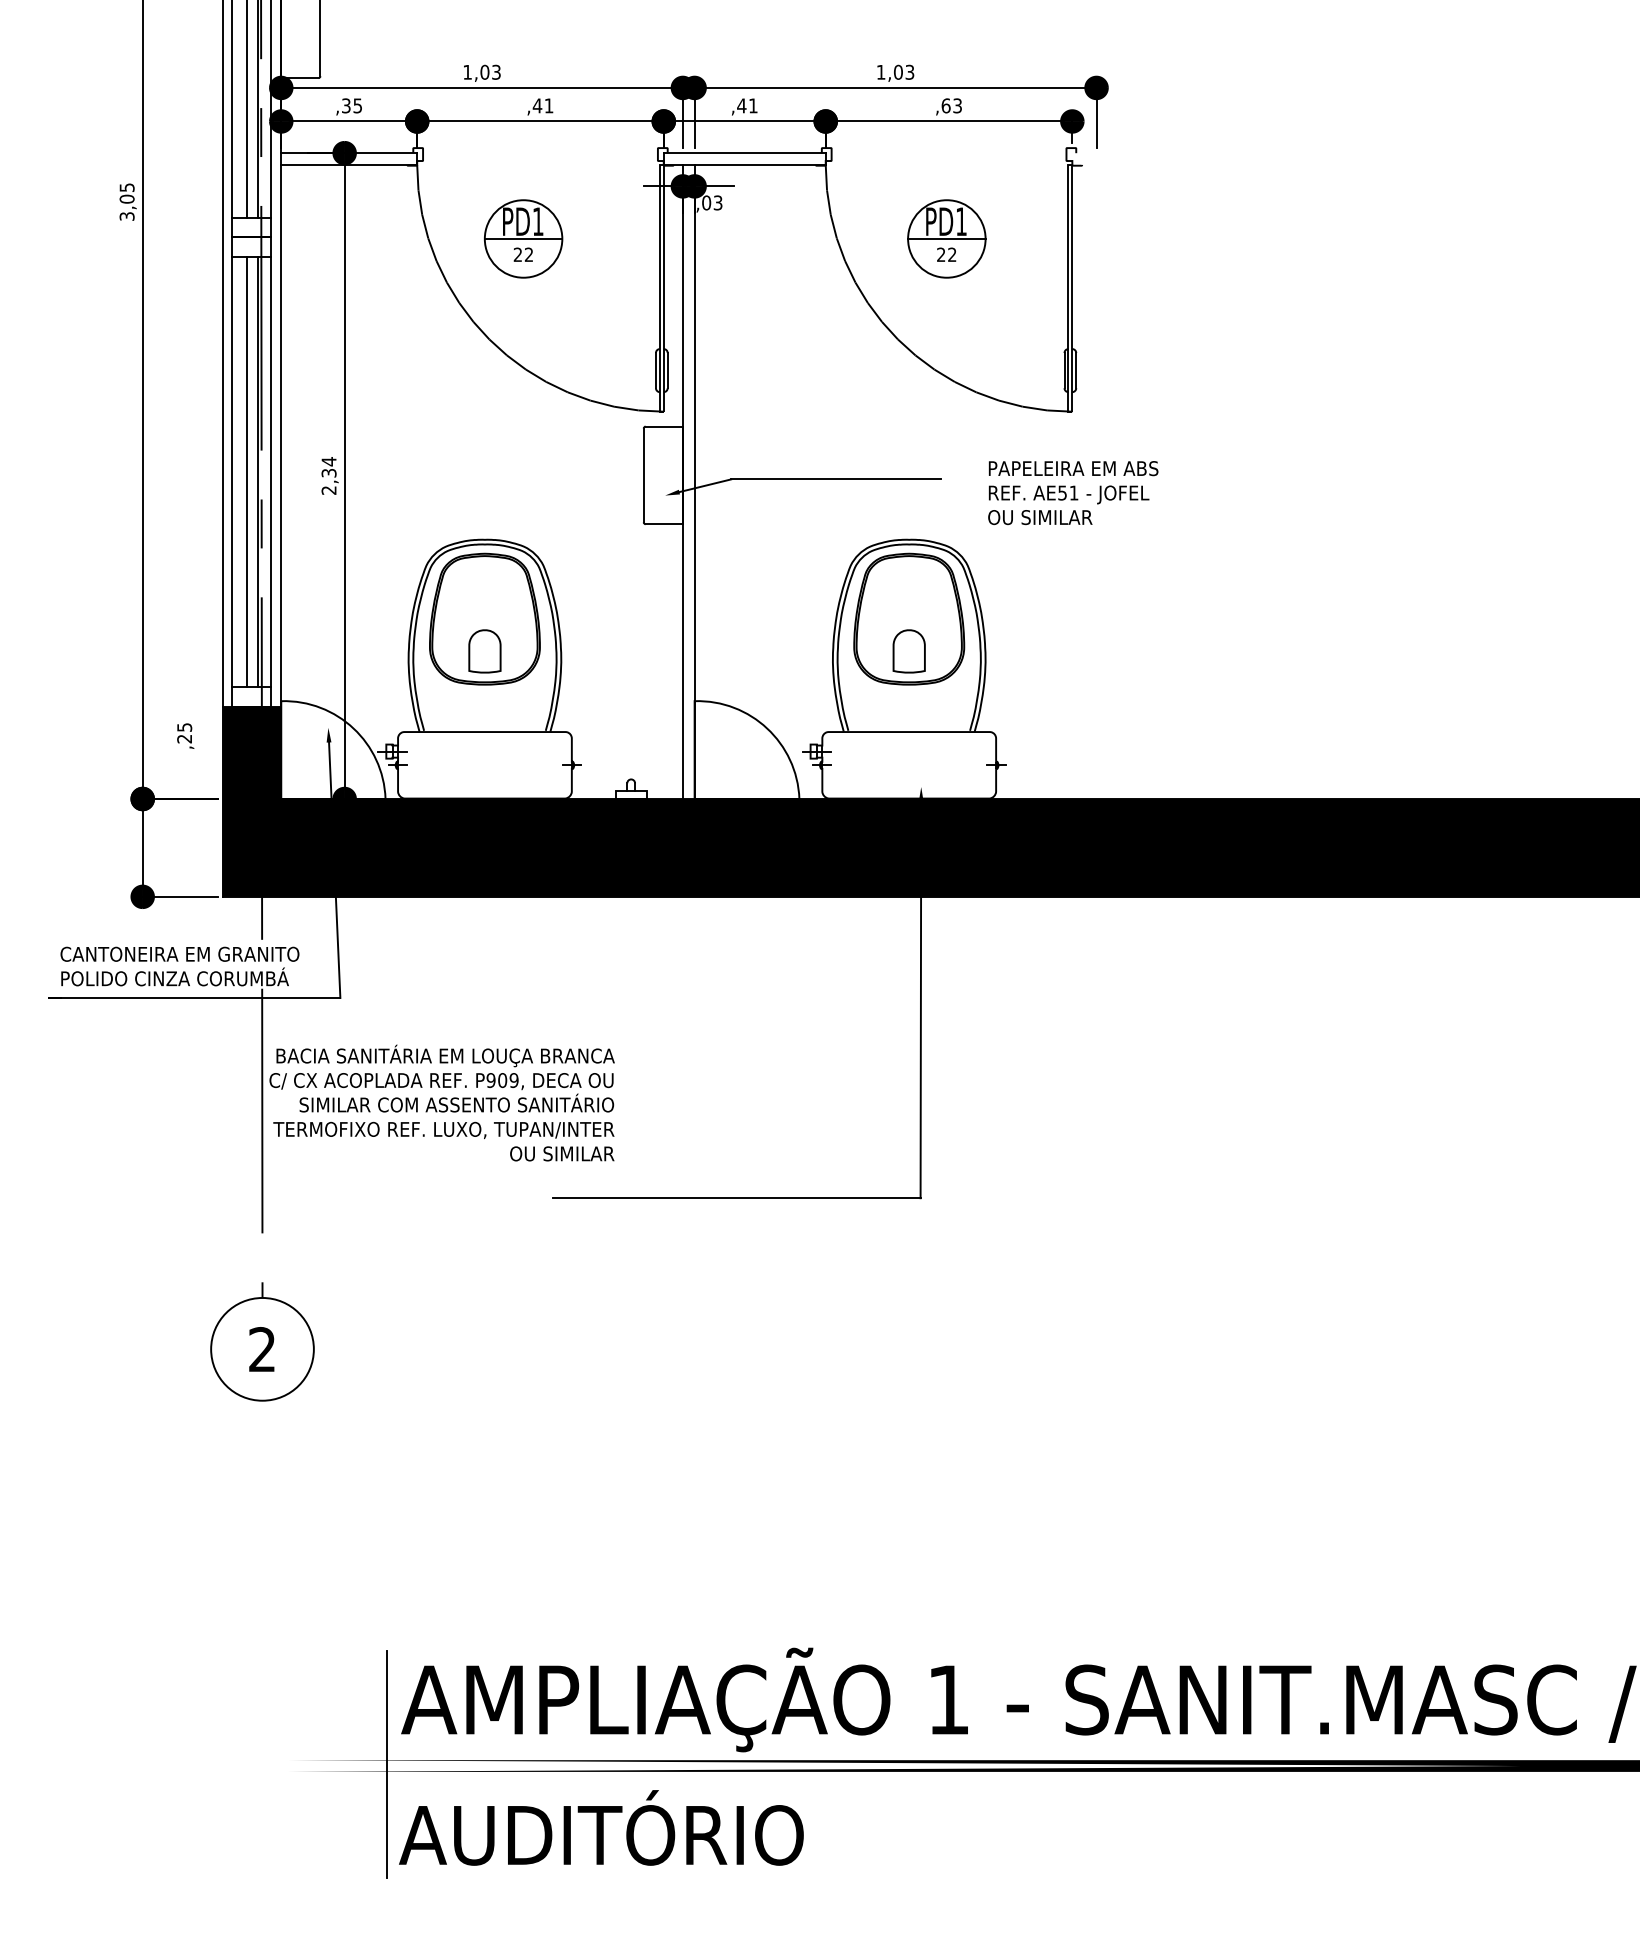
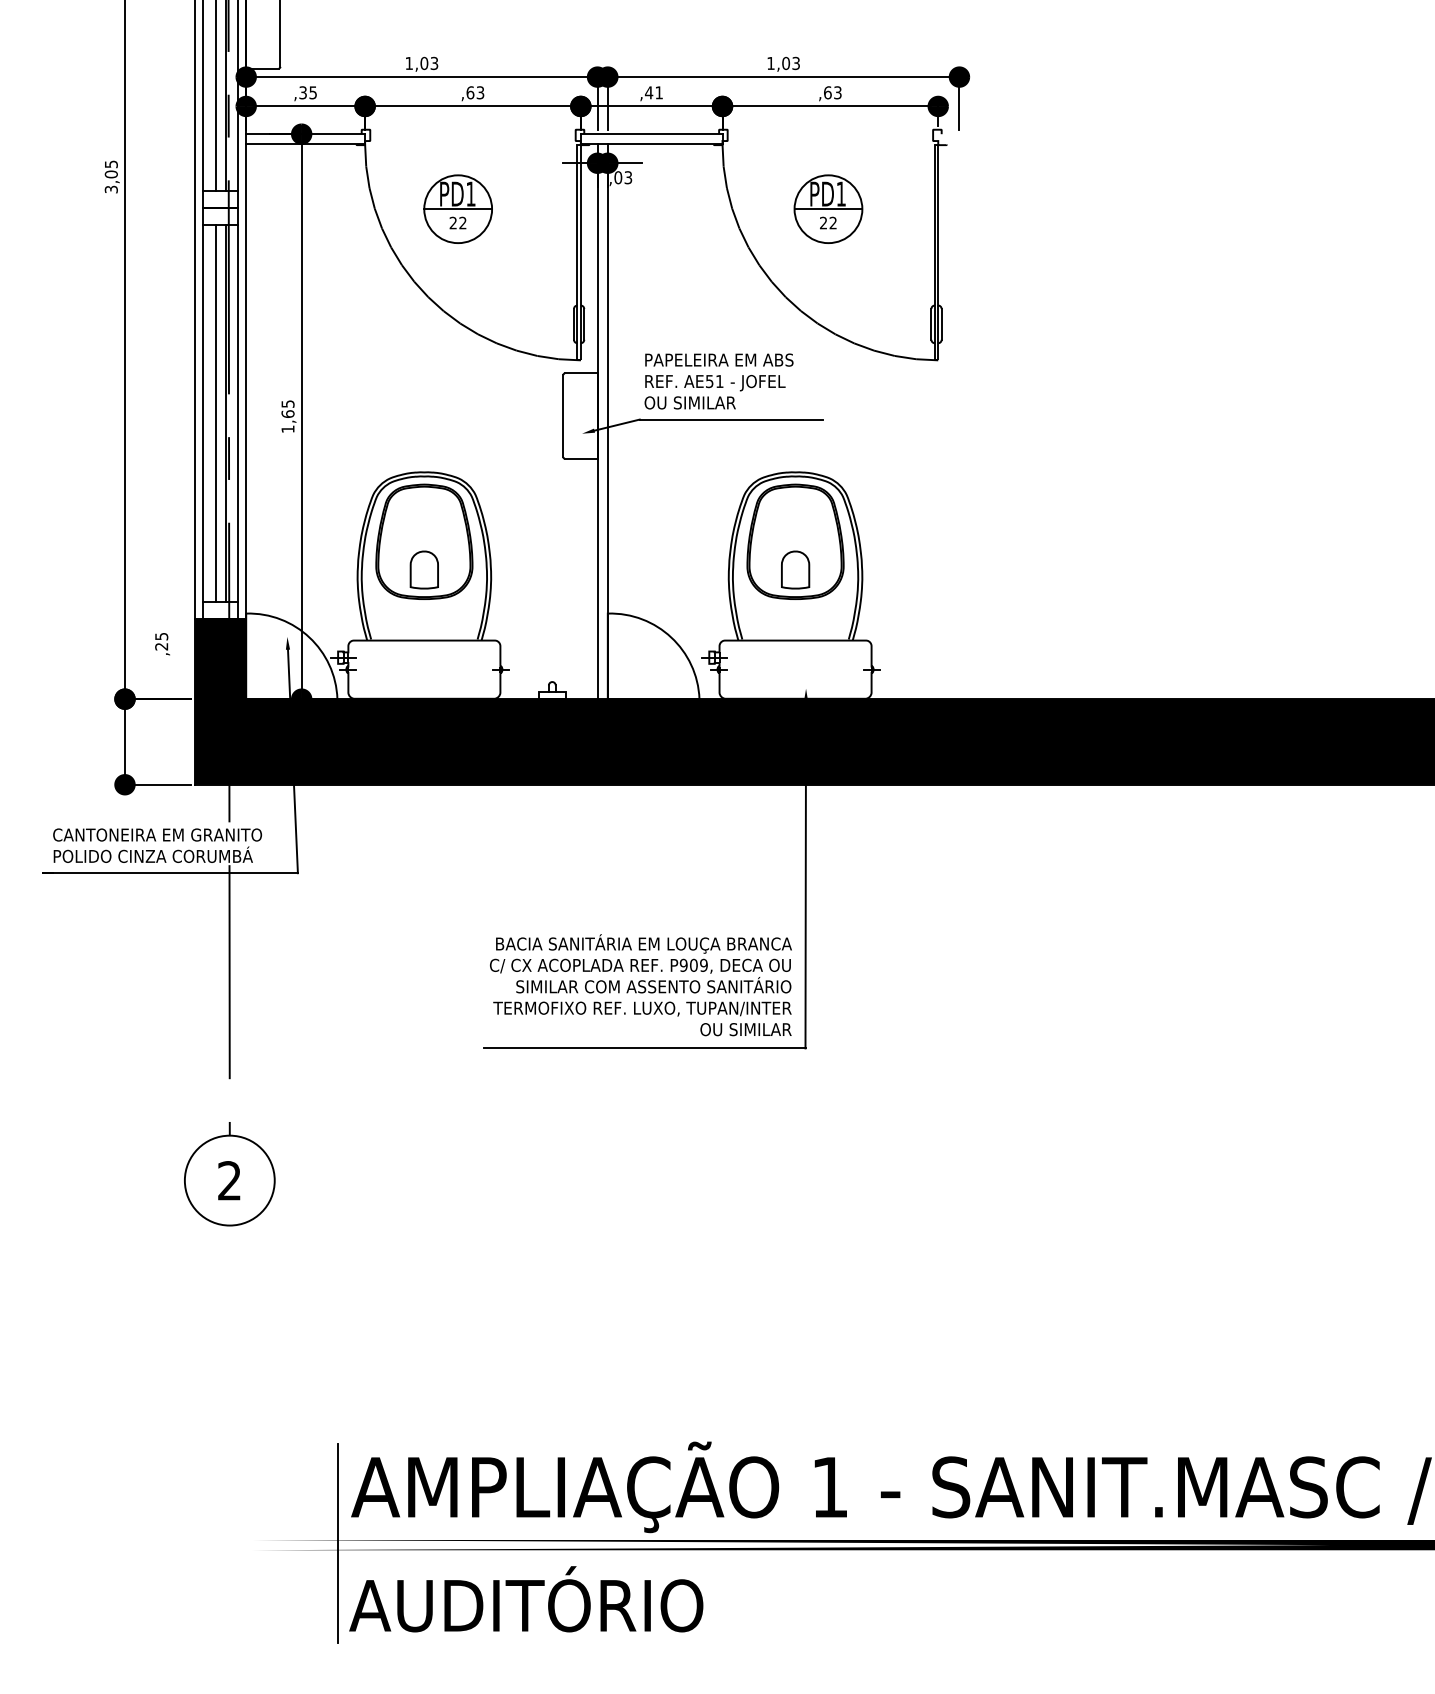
text: (543, 105) -> (475, 92), ,41 -> ,63
text: (328, 475) -> (287, 416), 2,34 -> 1,65
text: (1072, 493) -> (718, 381), moved
text: (441, 1103) -> (640, 985), moved

